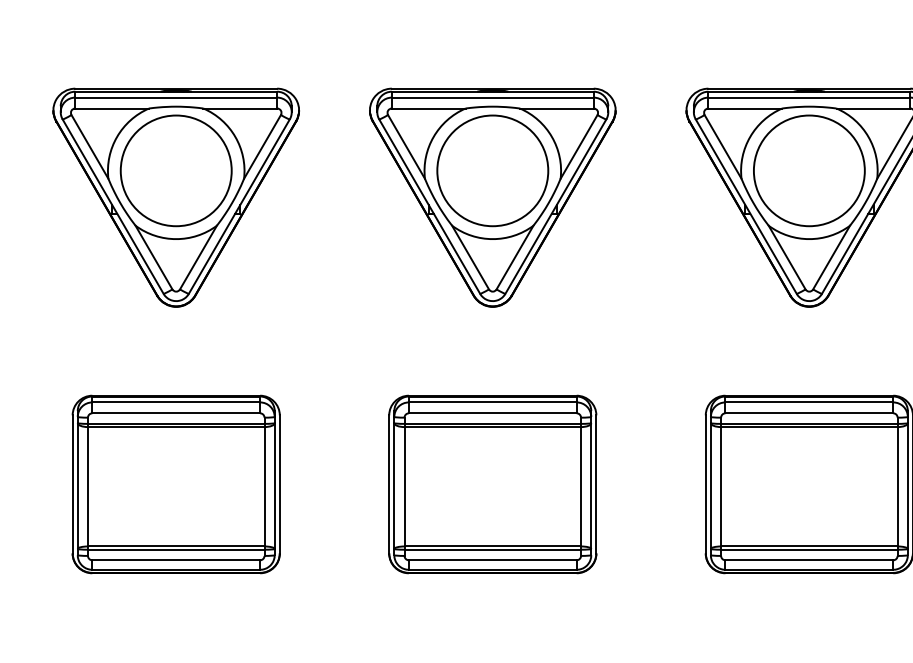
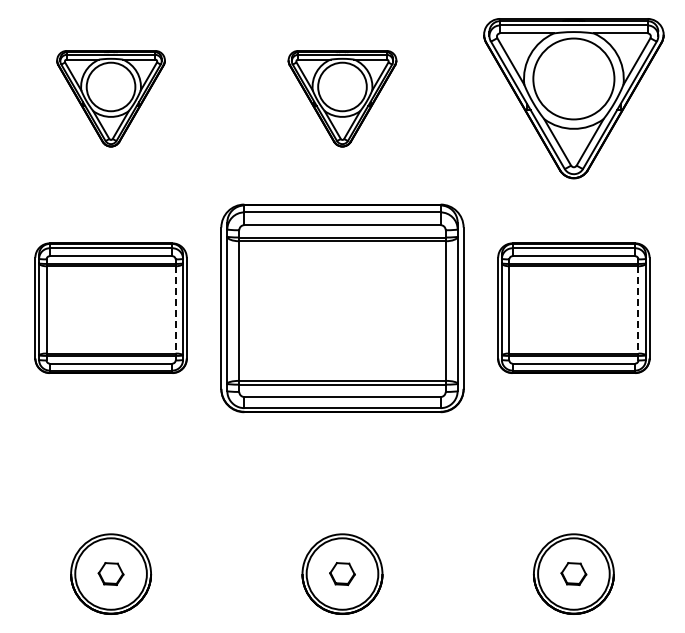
part: (175, 197) -> (110, 98), size x0.6
part: (492, 197) -> (342, 98), size x0.6
part: (492, 483) -> (342, 307), size x1.6
line: (264, 486) -> (175, 309), solid -> dashed
line: (897, 486) -> (638, 309), solid -> dashed

